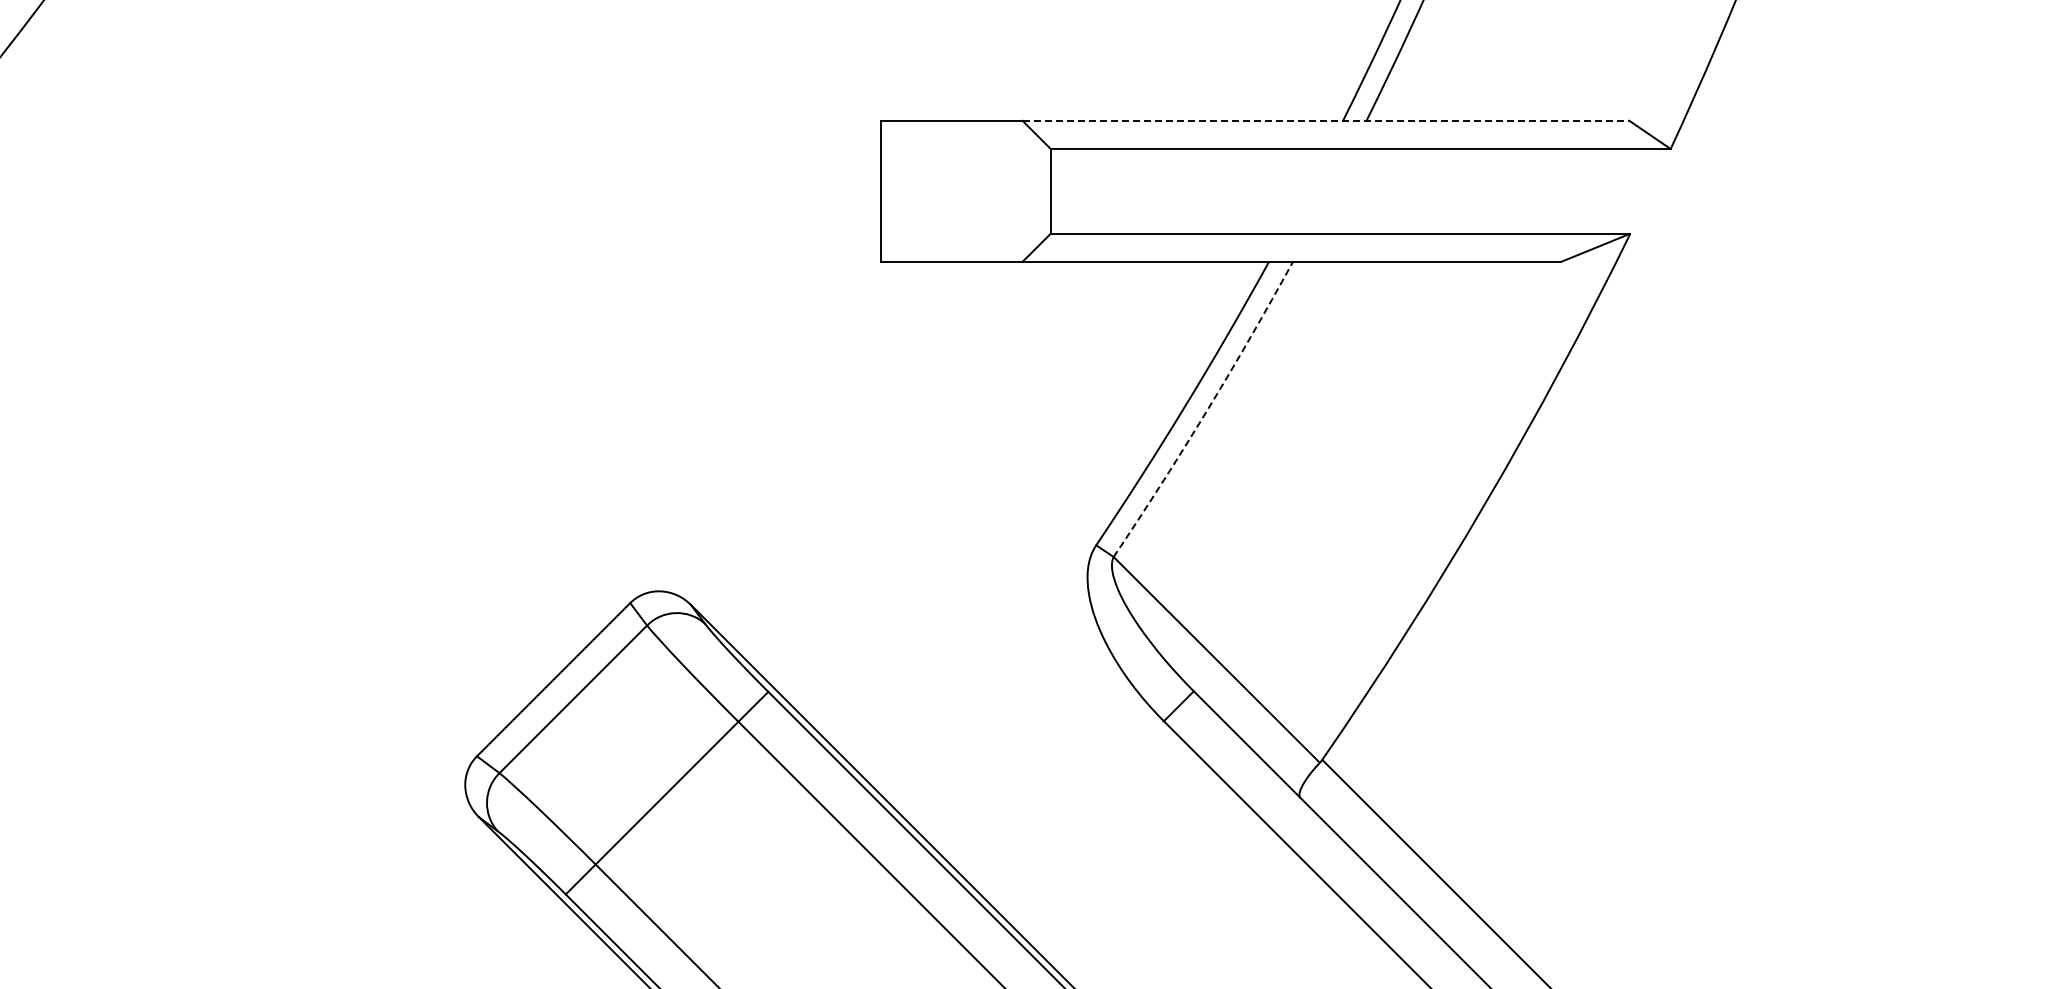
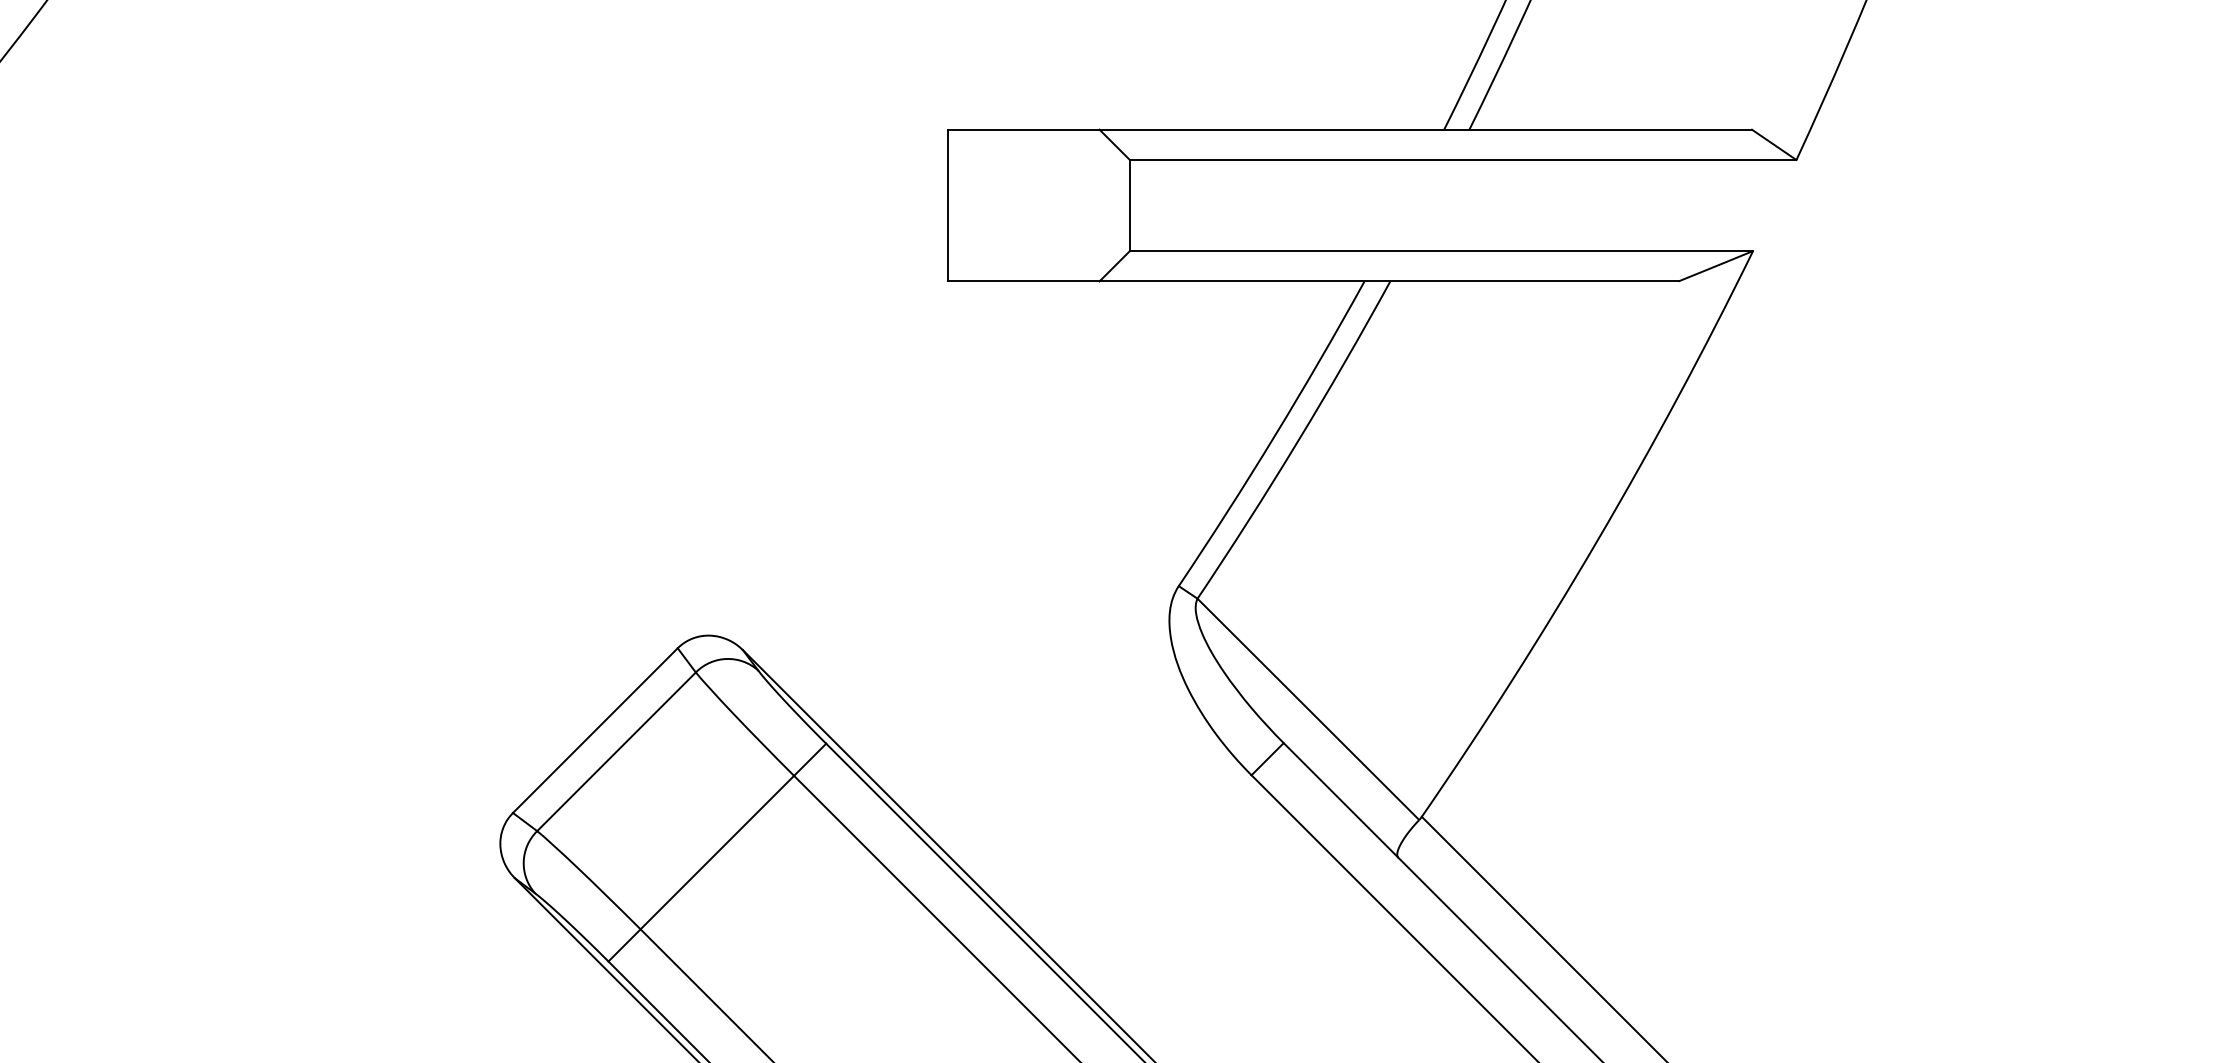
line: (1326, 120) -> (1426, 129), dashed -> solid
arc: (1206, 411) -> (1297, 442), dashed -> solid

